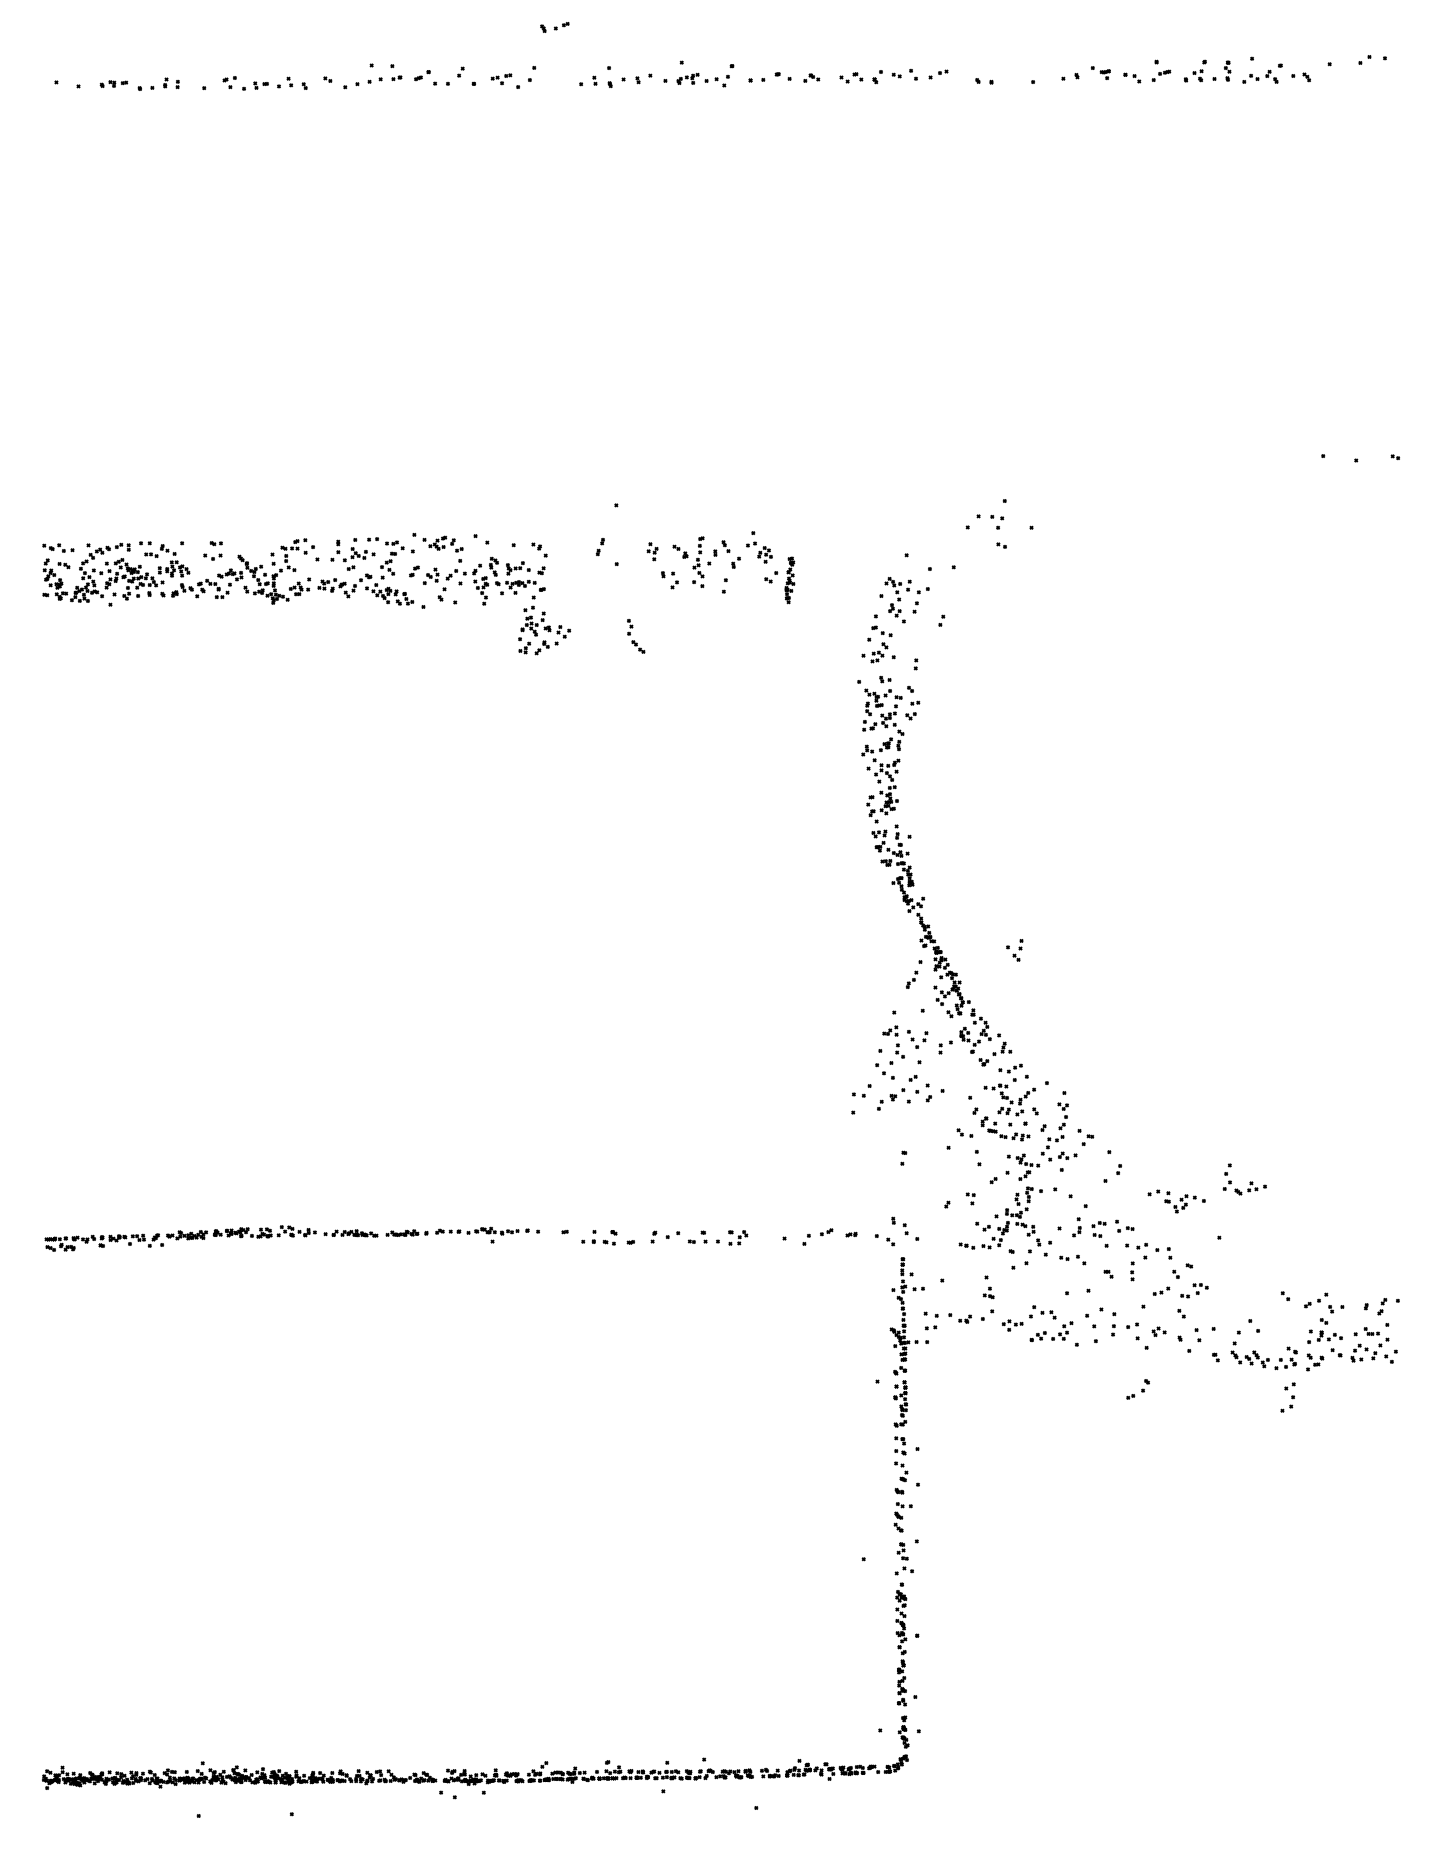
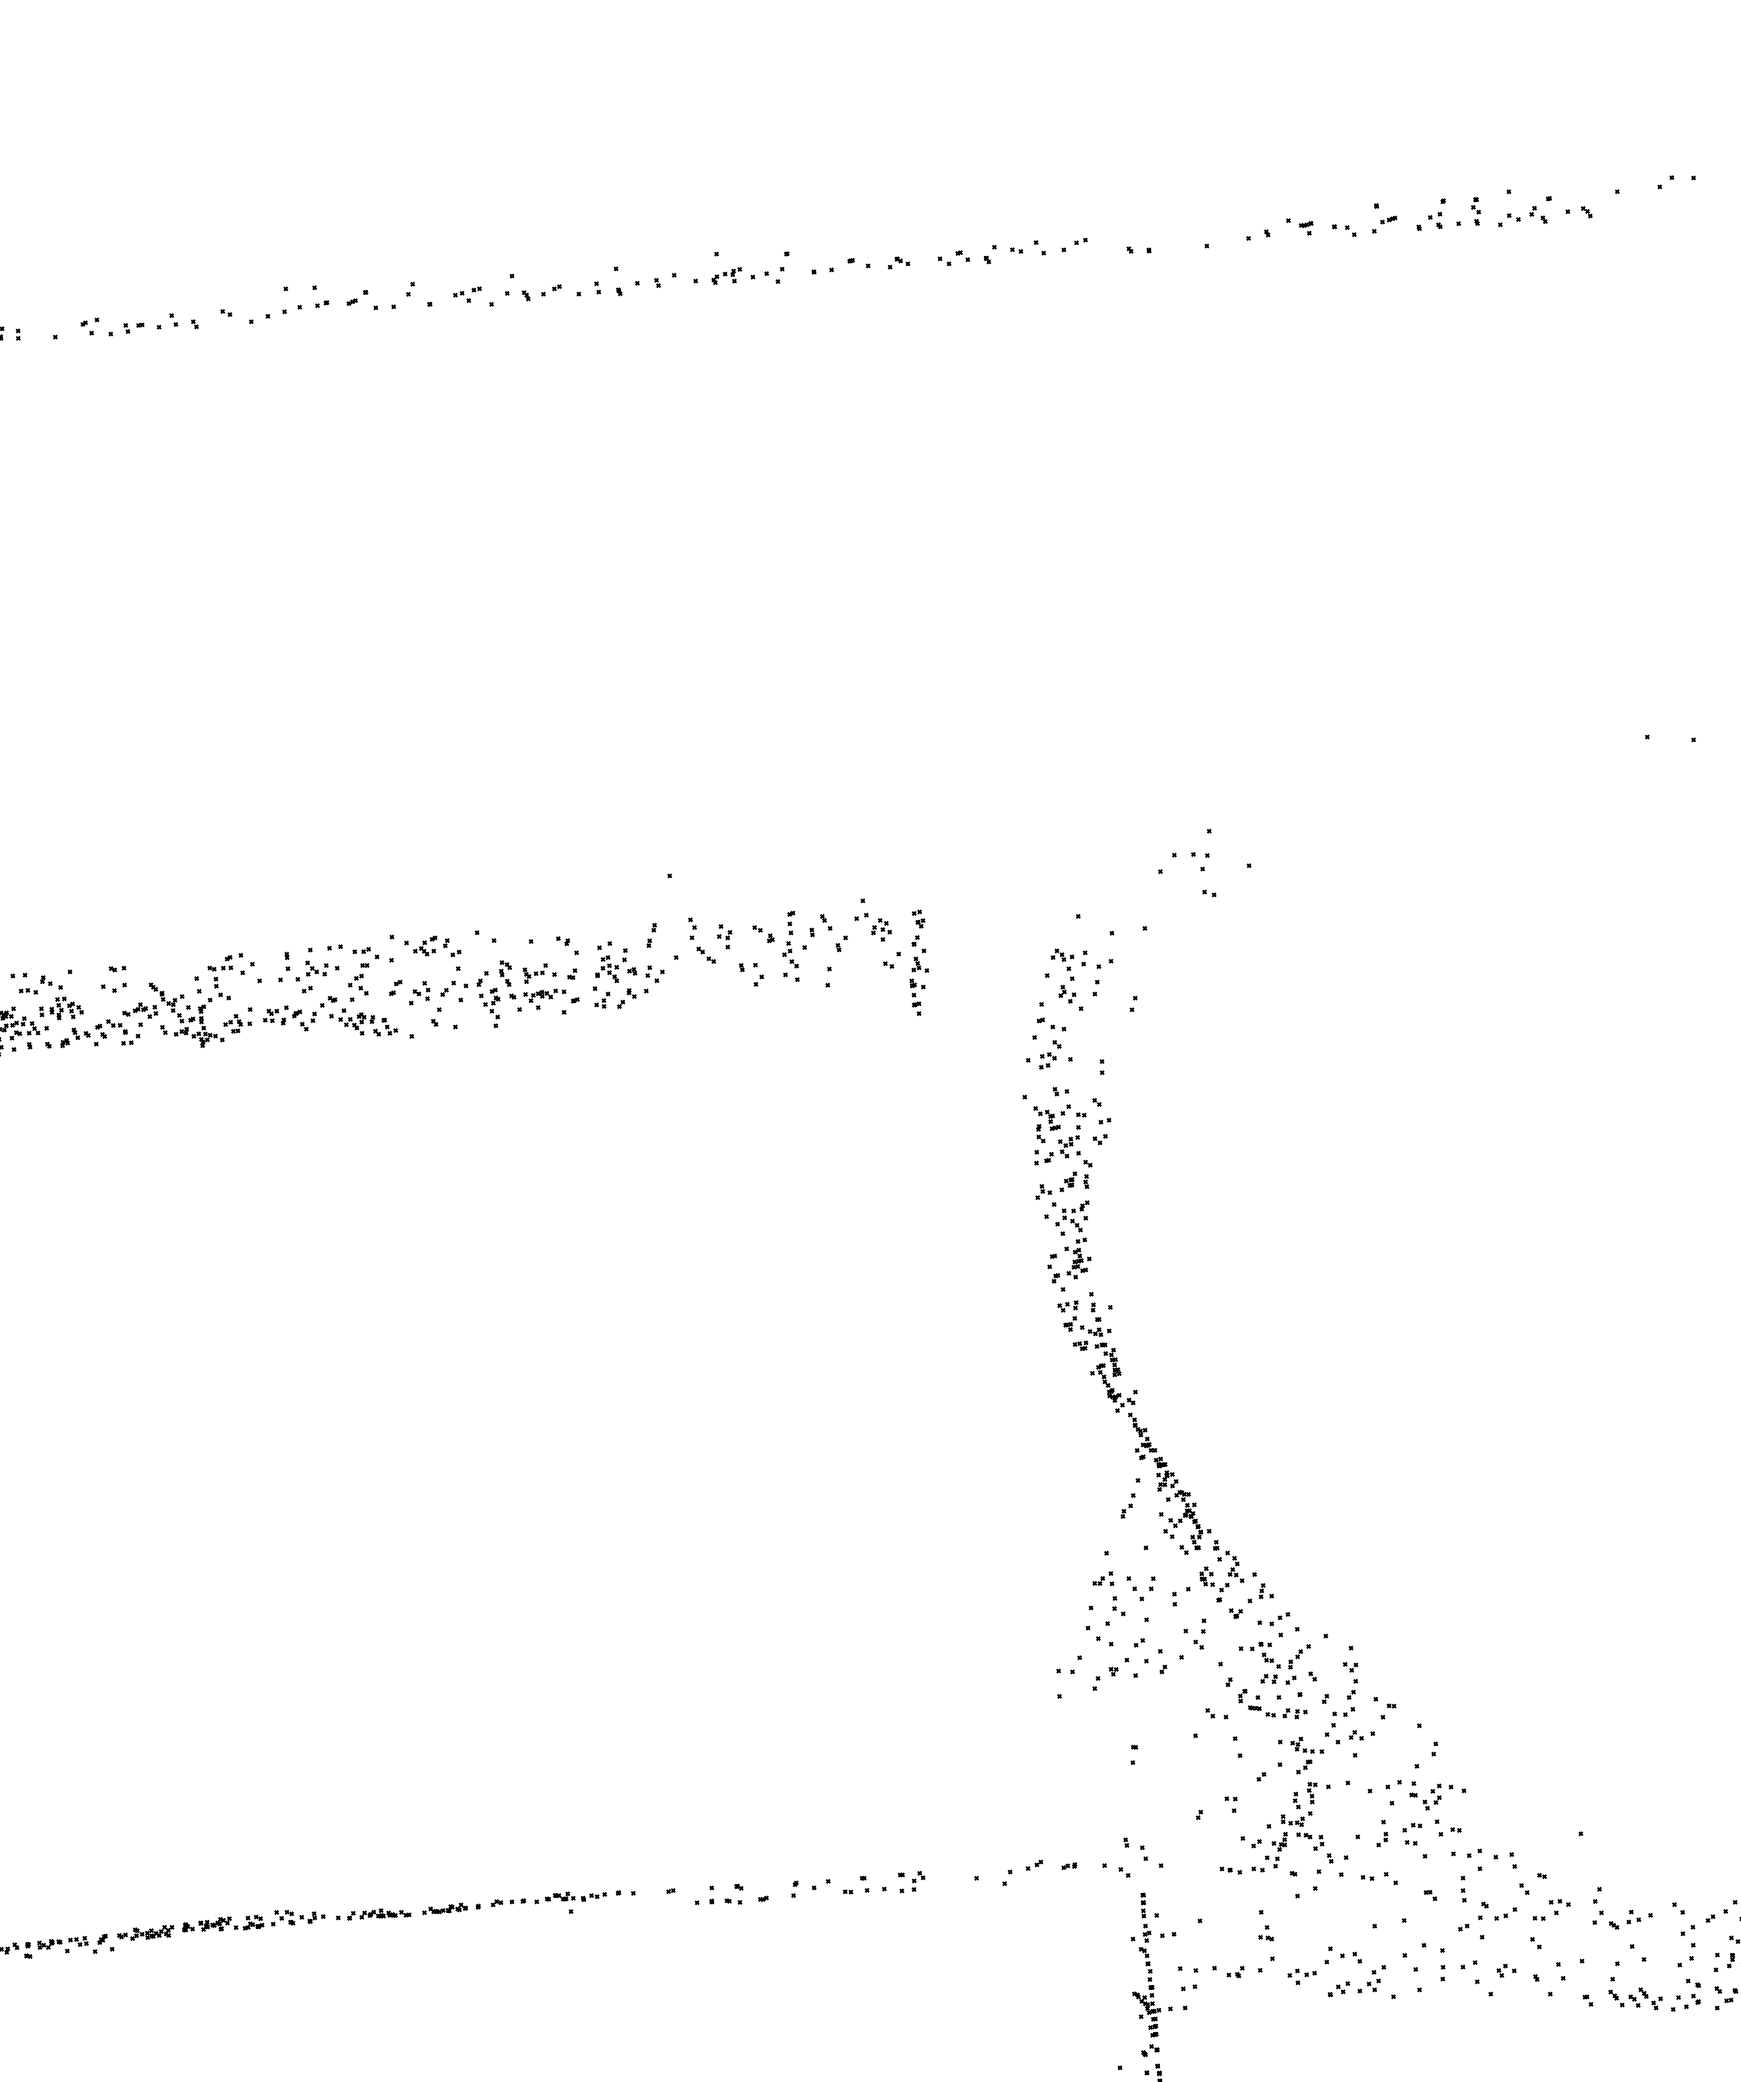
part: (554, 27) -> (541, 292), moved
part: (789, 580) -> (917, 963), size x1.67
part: (544, 630) -> (628, 974), moved
part: (636, 636) -> (702, 940), moved
part: (1014, 950) -> (1195, 1634), moved
part: (1244, 1179) -> (1621, 1907), moved
part: (1176, 1201) -> (1425, 1794), moved
part: (1137, 1389) -> (1472, 1916), moved
part: (1287, 1397) -> (1685, 1946), moved

